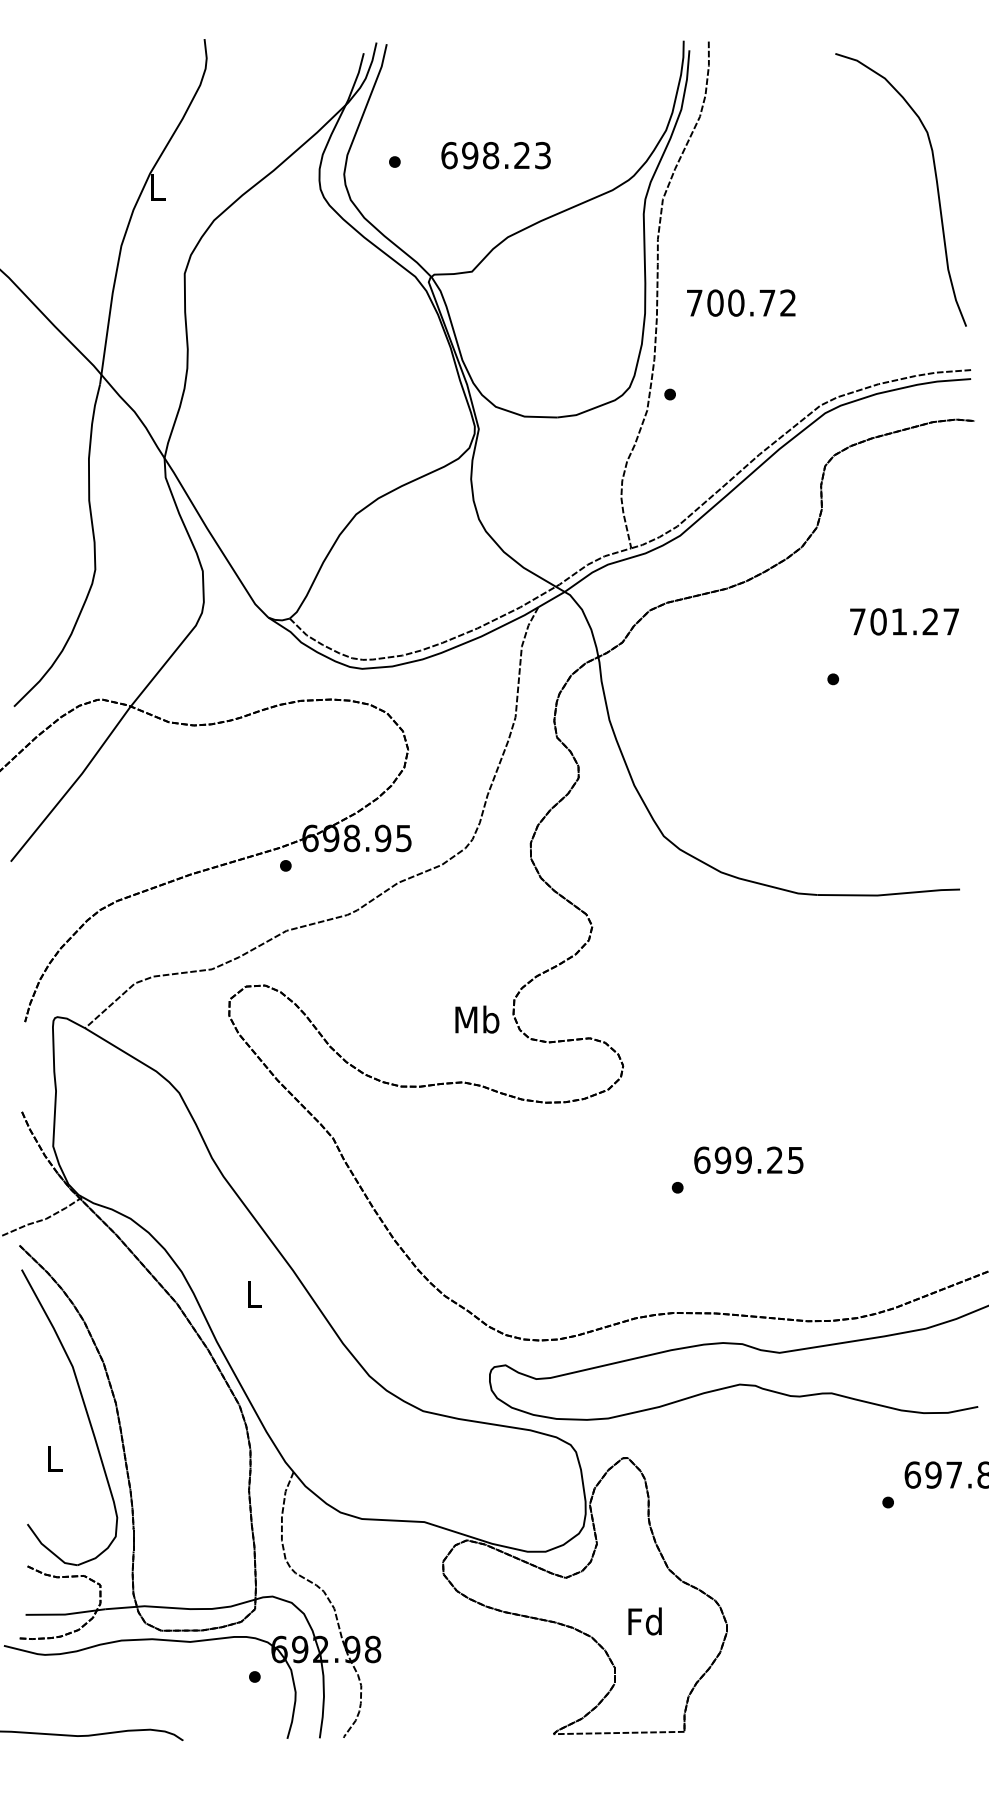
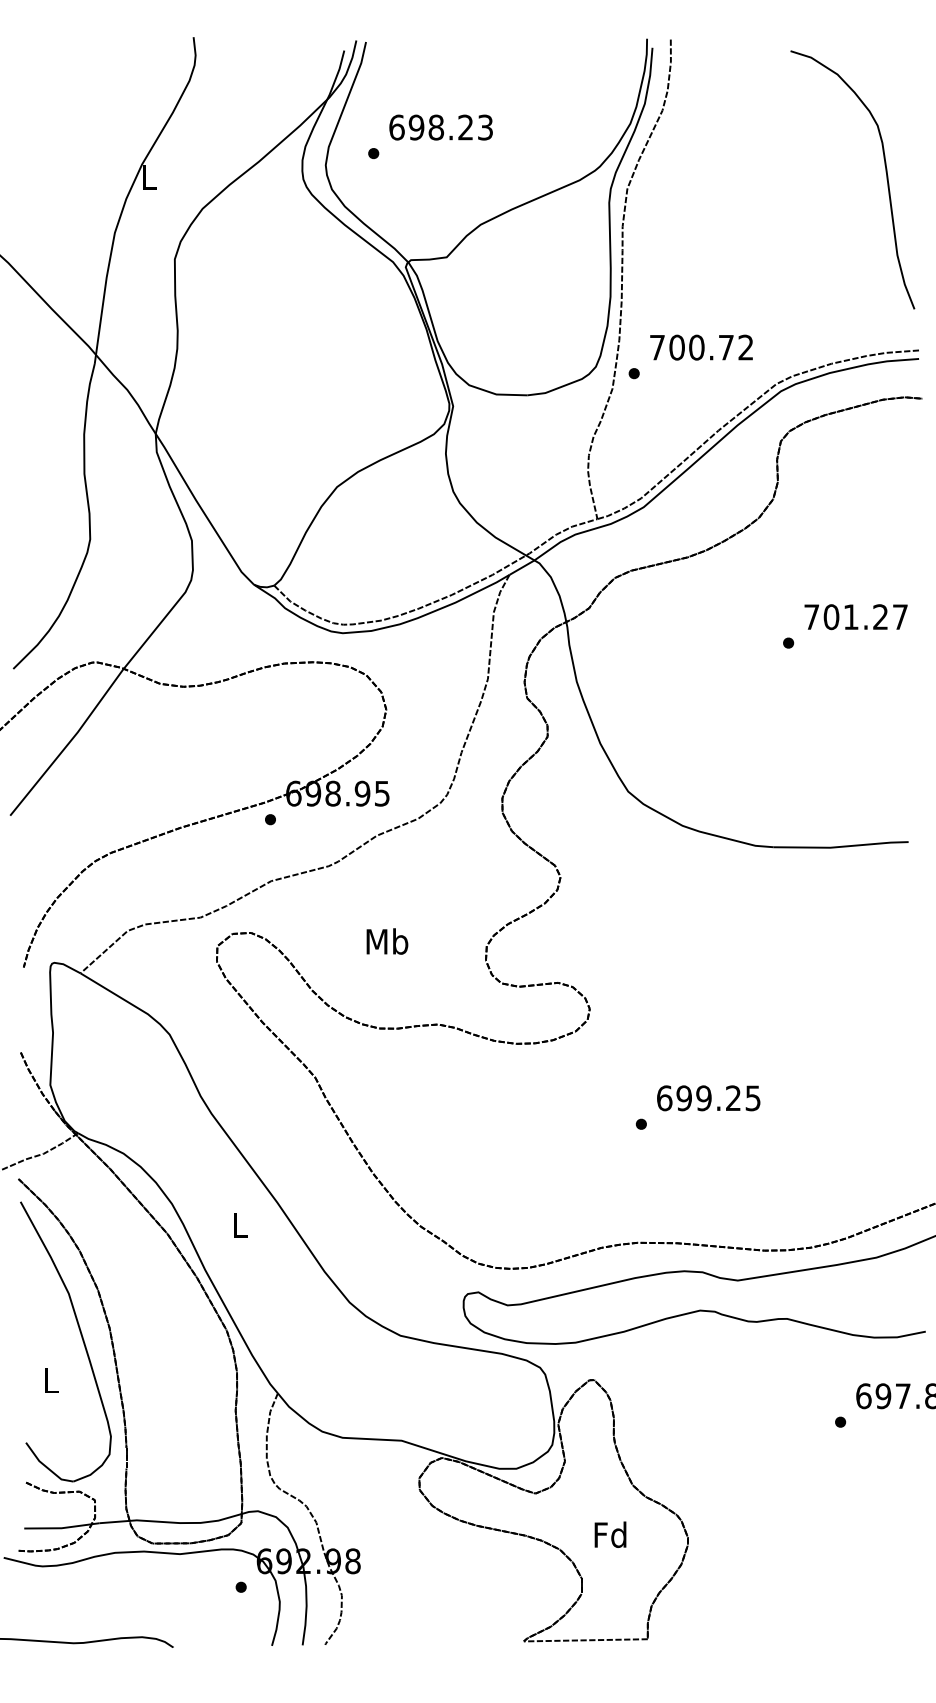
text: (495, 155) -> (440, 127), moved
text: (741, 302) -> (701, 347), moved
text: (904, 621) -> (856, 616), moved
text: (477, 1019) -> (387, 941), moved

